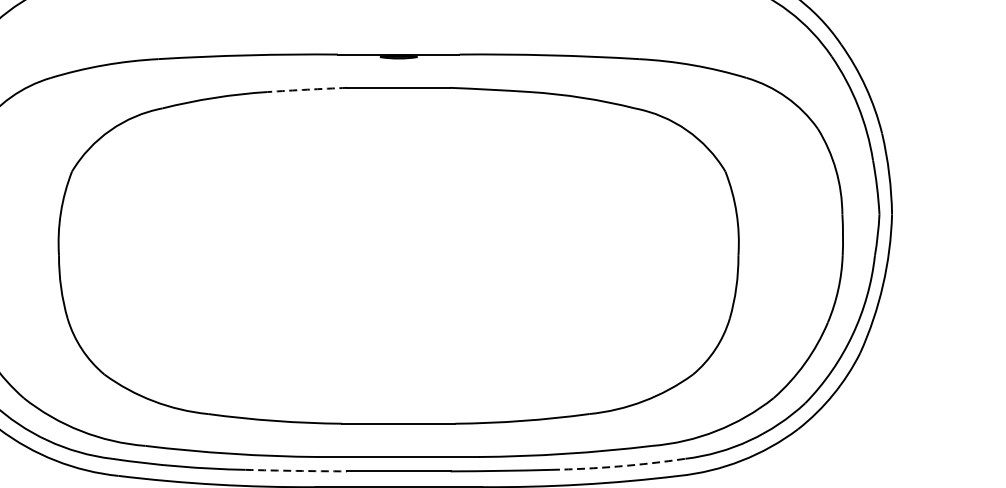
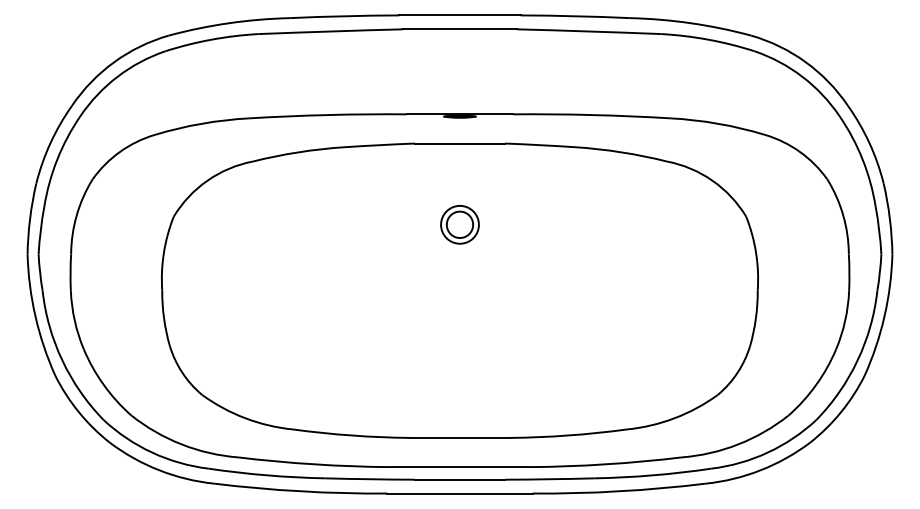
arc: (306, 90) -> (379, 145), dashed -> solid
part: (398, 180) -> (459, 224), added
arc: (618, 466) -> (652, 475), dashed -> solid
arc: (296, 471) -> (370, 479), dashed -> solid

